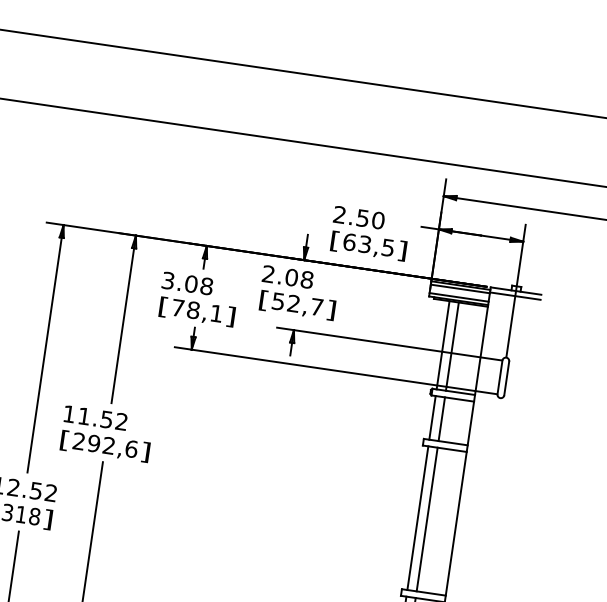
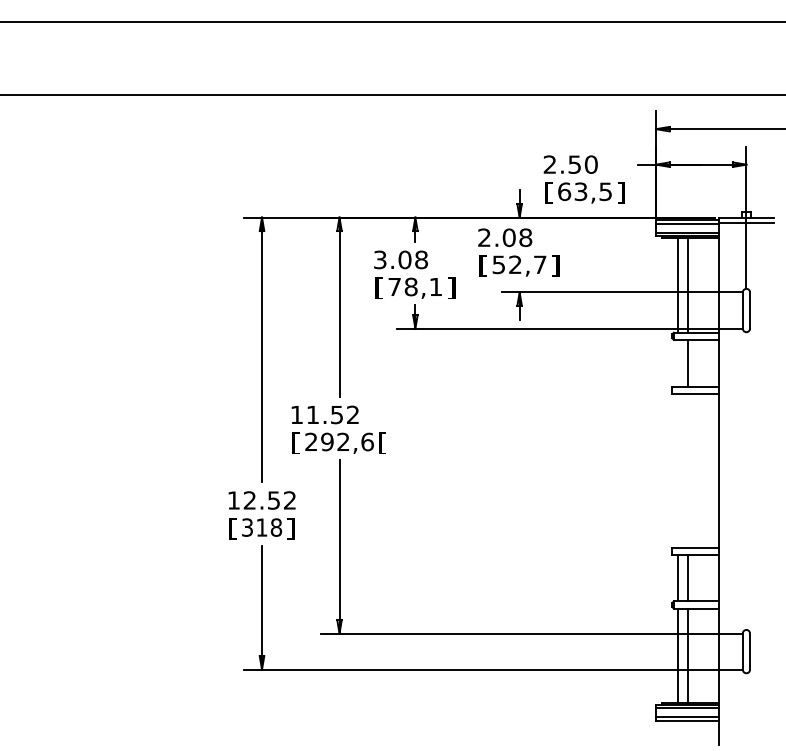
line: (432, 417) -> (678, 362), removed
text: (145, 451) -> (382, 442), ] -> [
line: (418, 518) -> (678, 470), removed
line: (427, 519) -> (688, 470), removed

